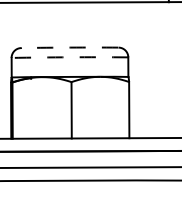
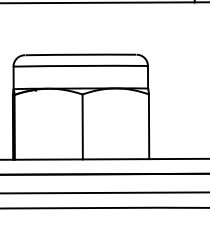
arc: (69, 47) -> (80, 54), dashed -> solid
arc: (69, 56) -> (80, 65), dashed -> solid

